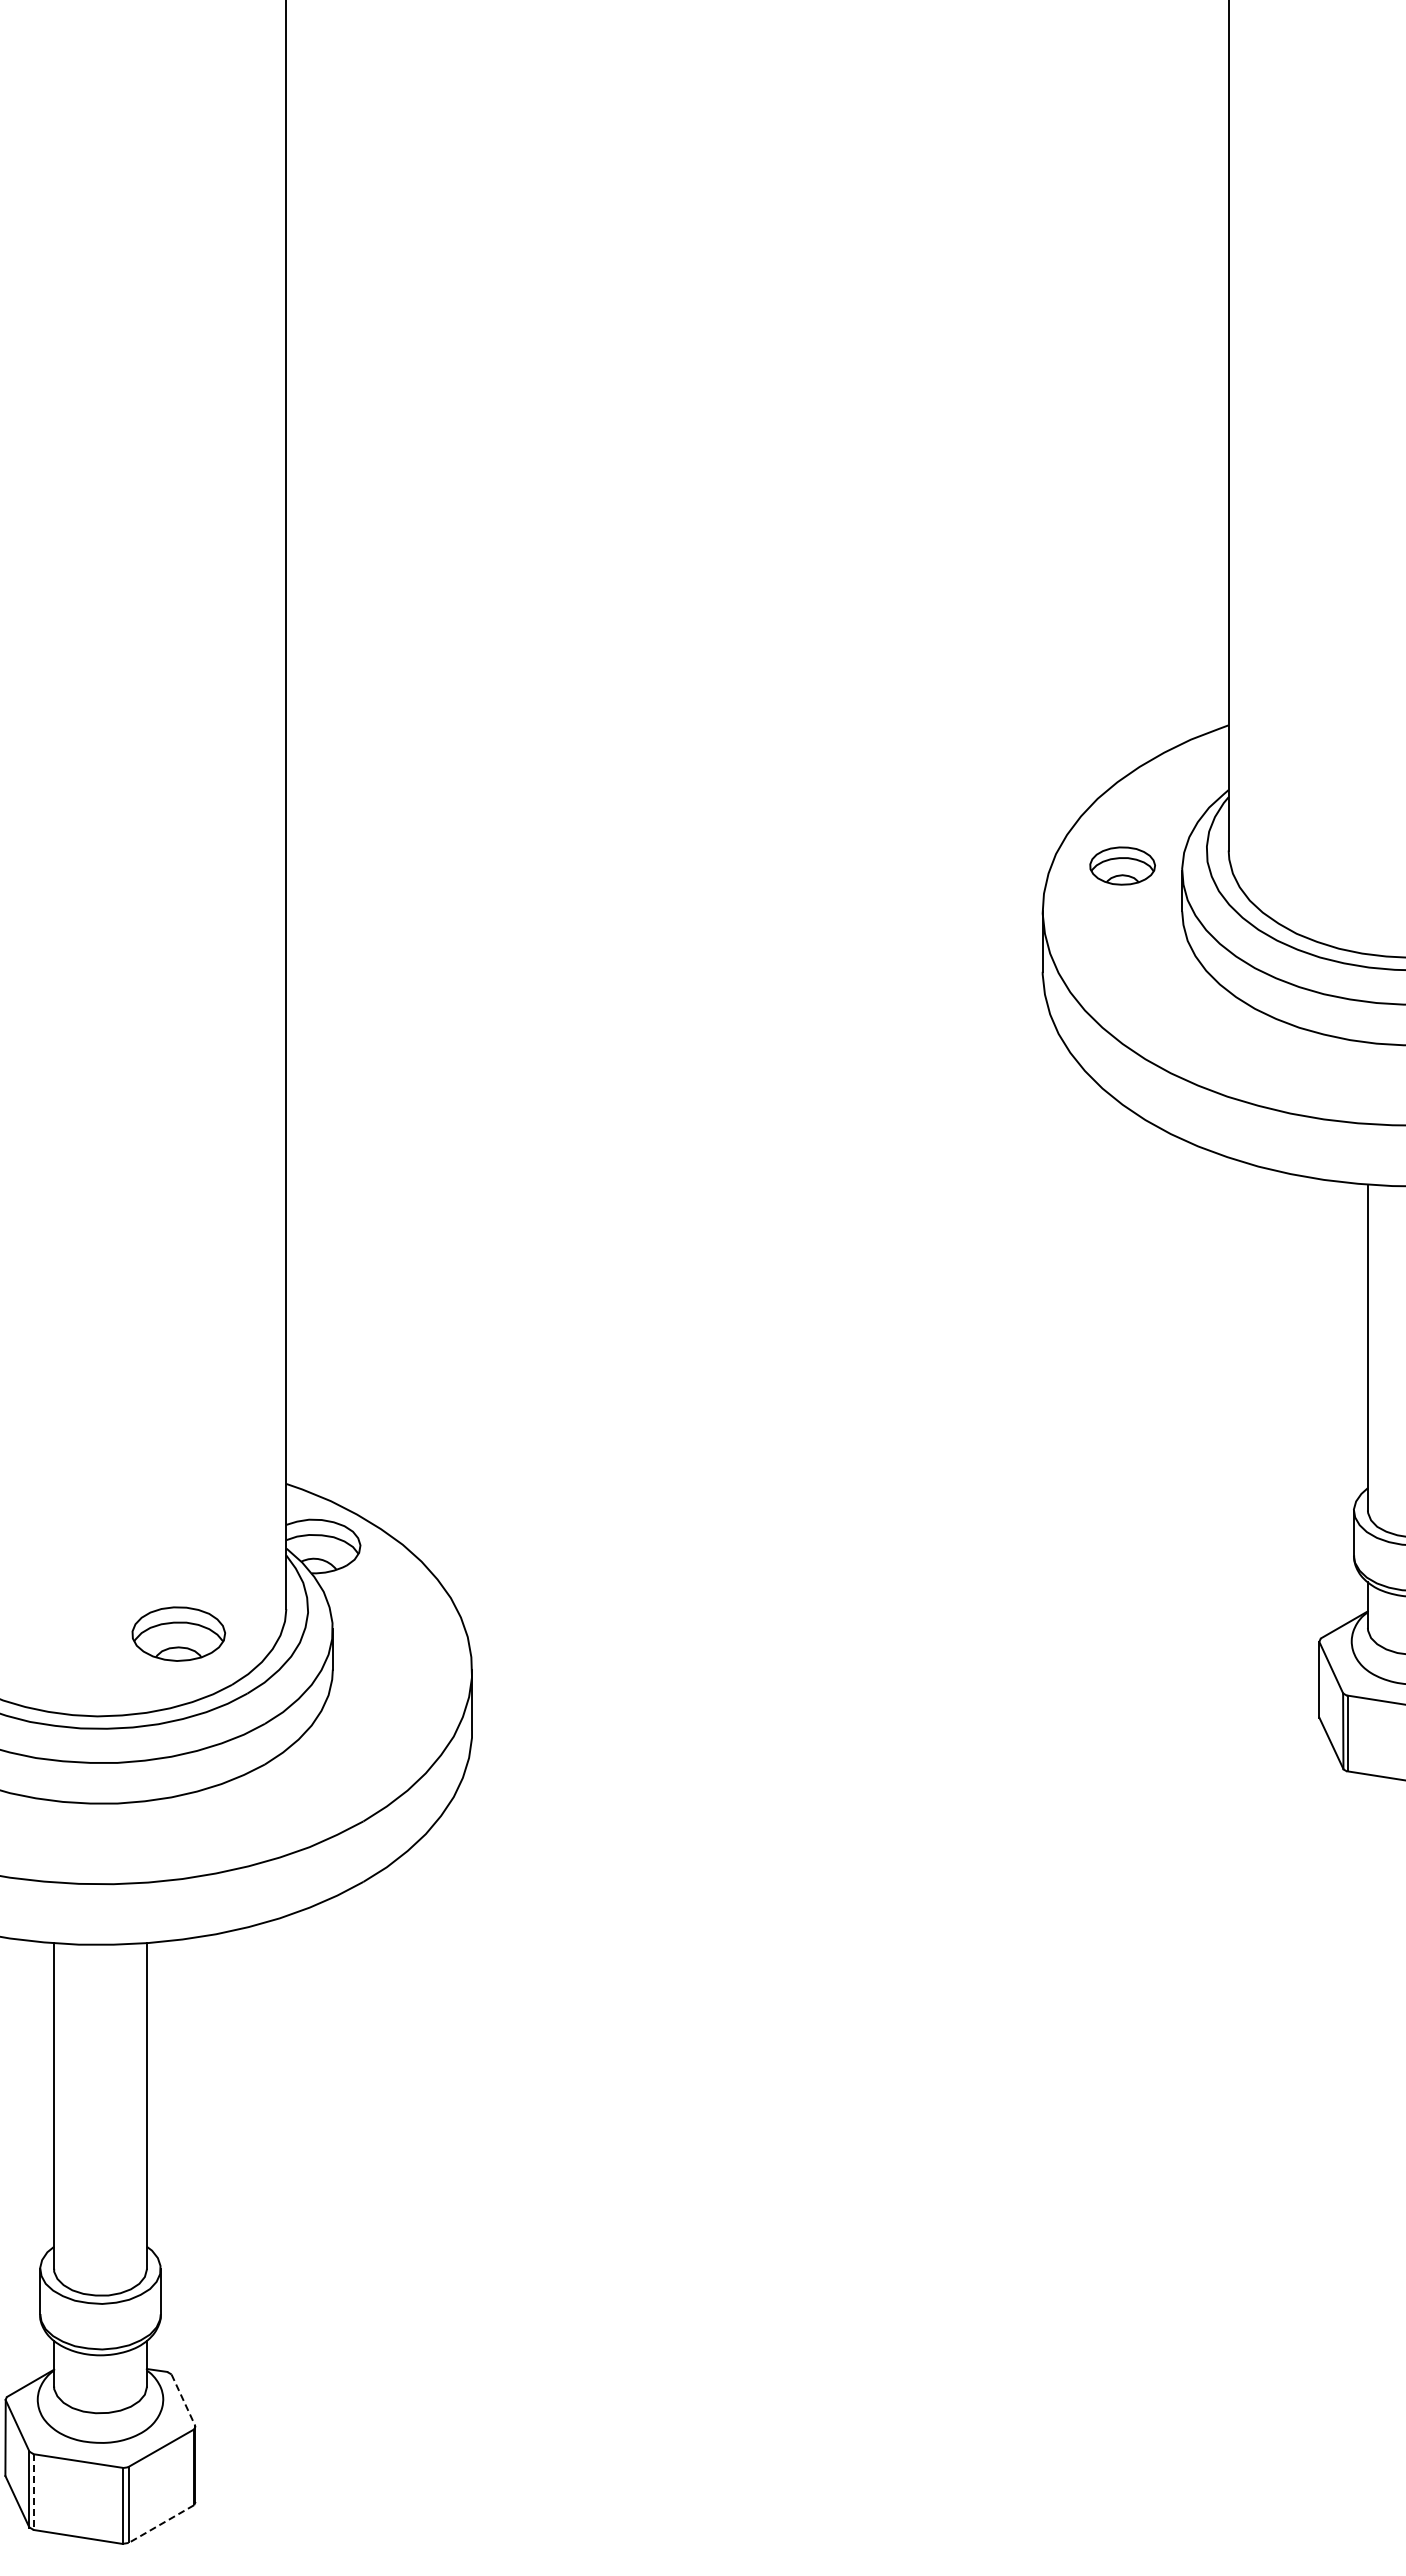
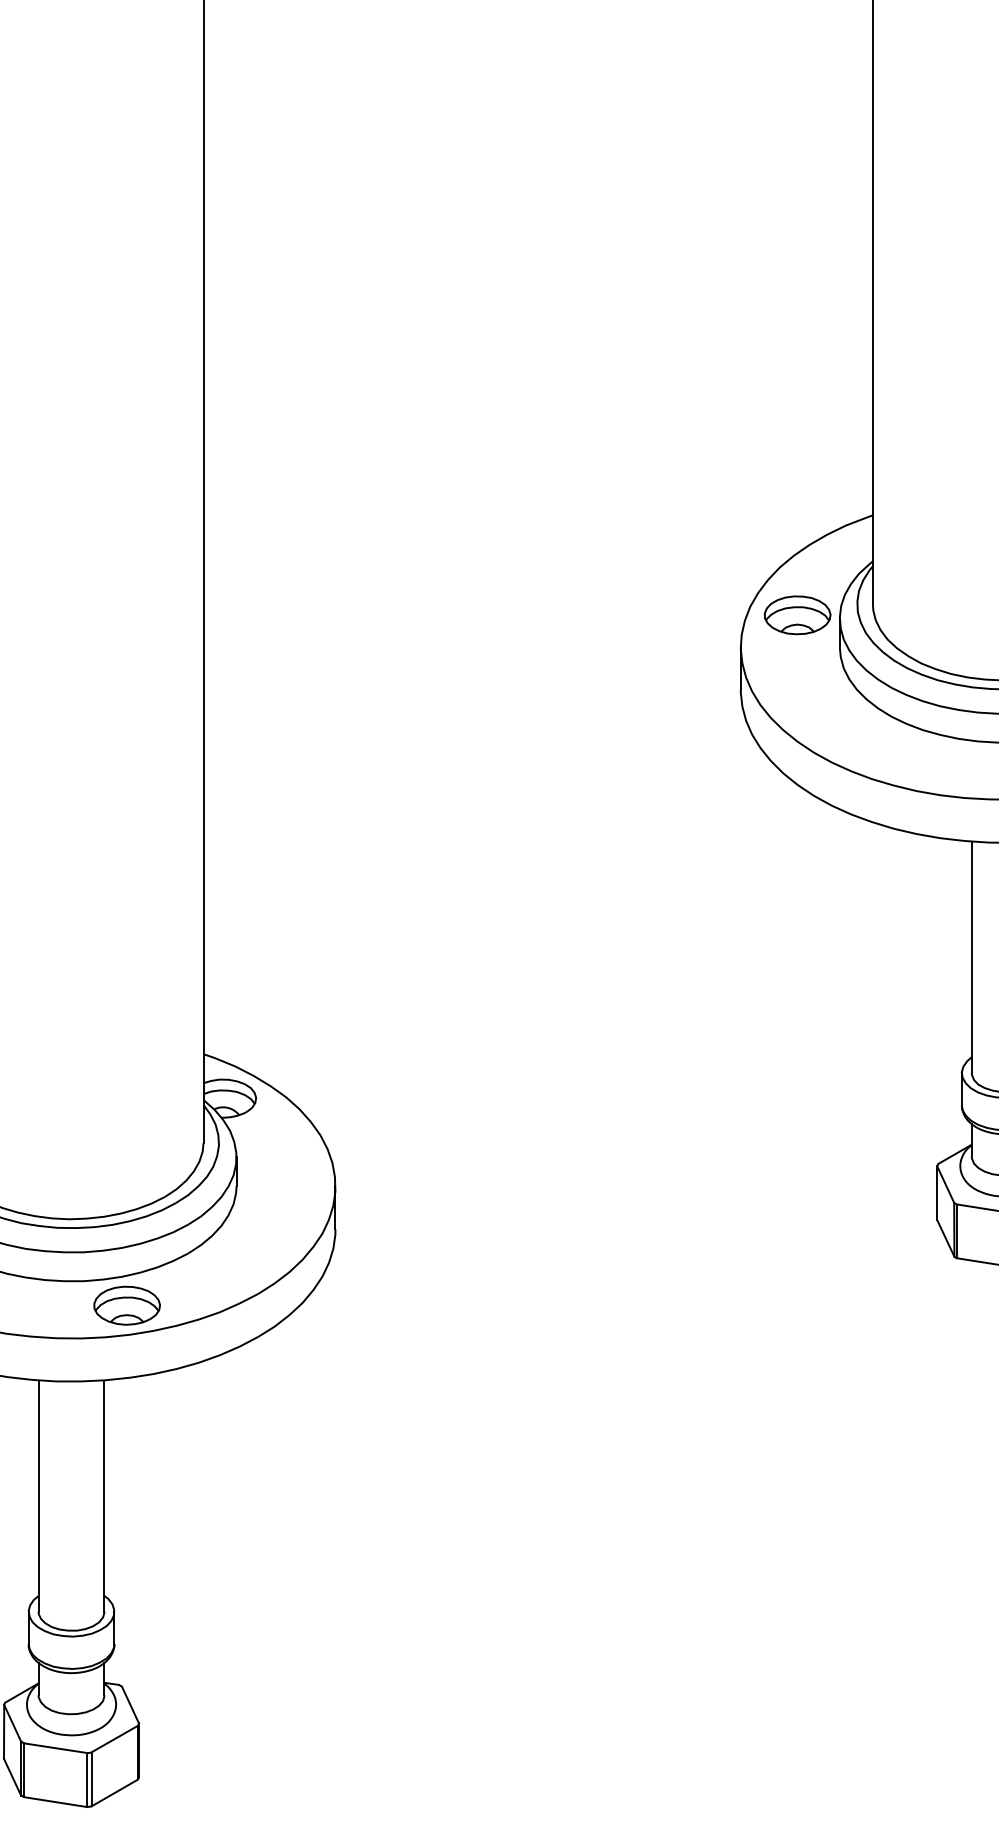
part: (1122, 865) -> (797, 614), size x1.43
part: (178, 1633) -> (126, 1305), moved
line: (183, 2400) -> (130, 1705), dashed -> solid
line: (33, 2492) -> (23, 1770), dashed -> solid
line: (161, 2524) -> (114, 1793), dashed -> solid

